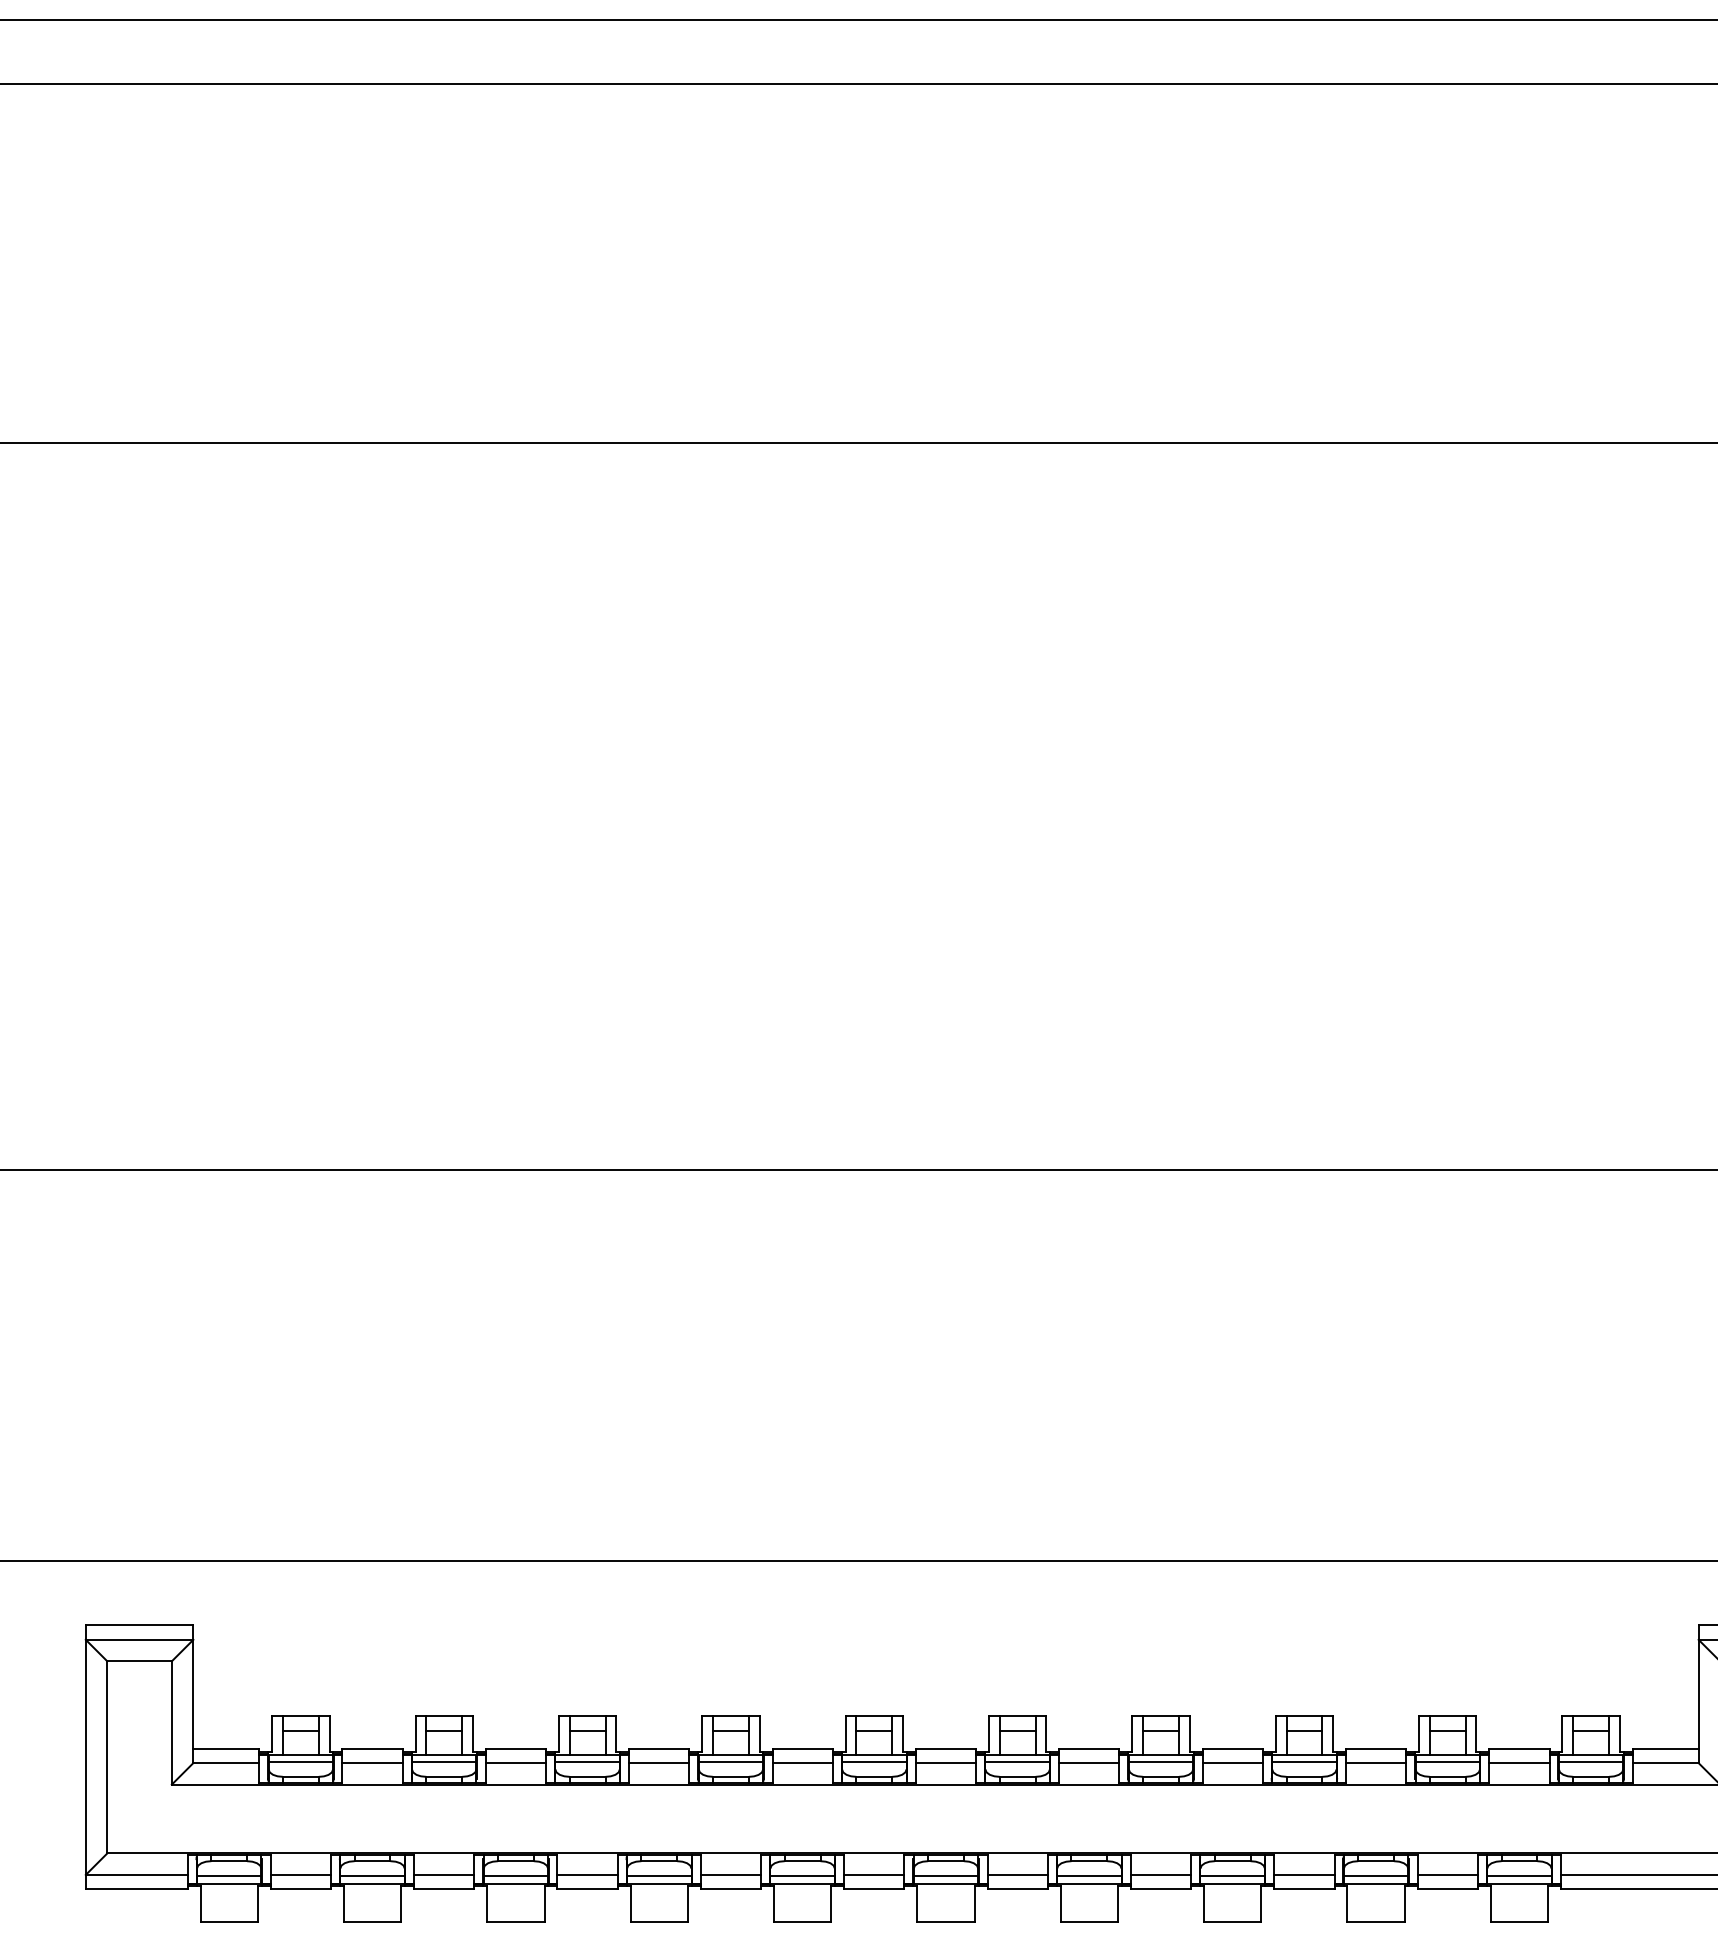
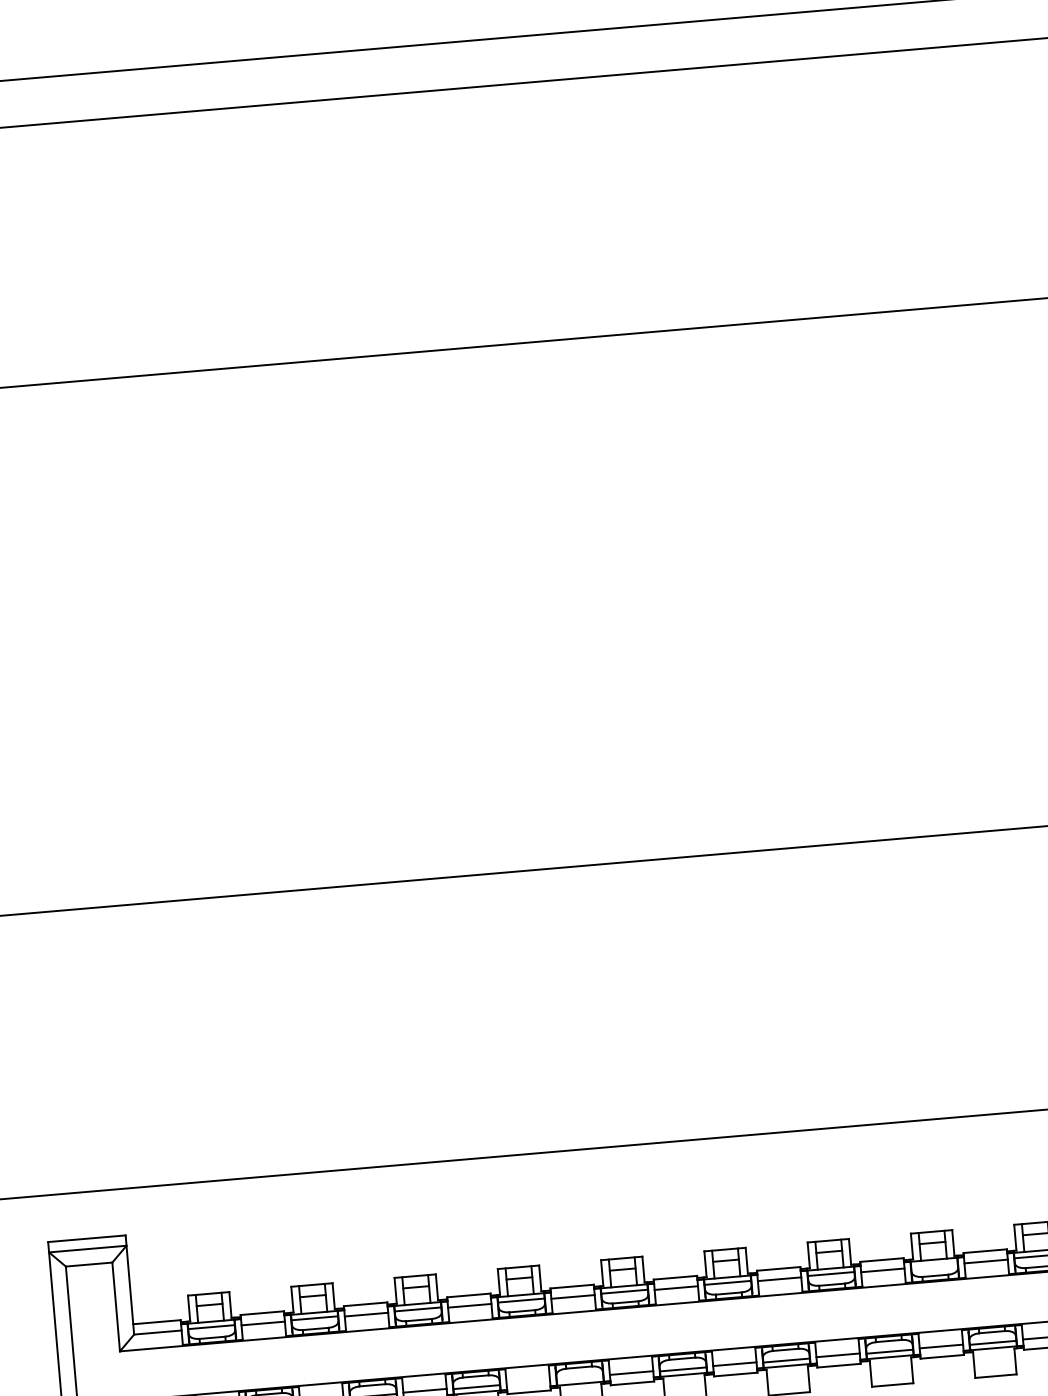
line: (1304, 1762) -> (934, 1265), removed
line: (730, 1874) -> (527, 1381), removed
line: (802, 1876) -> (579, 1378), removed

